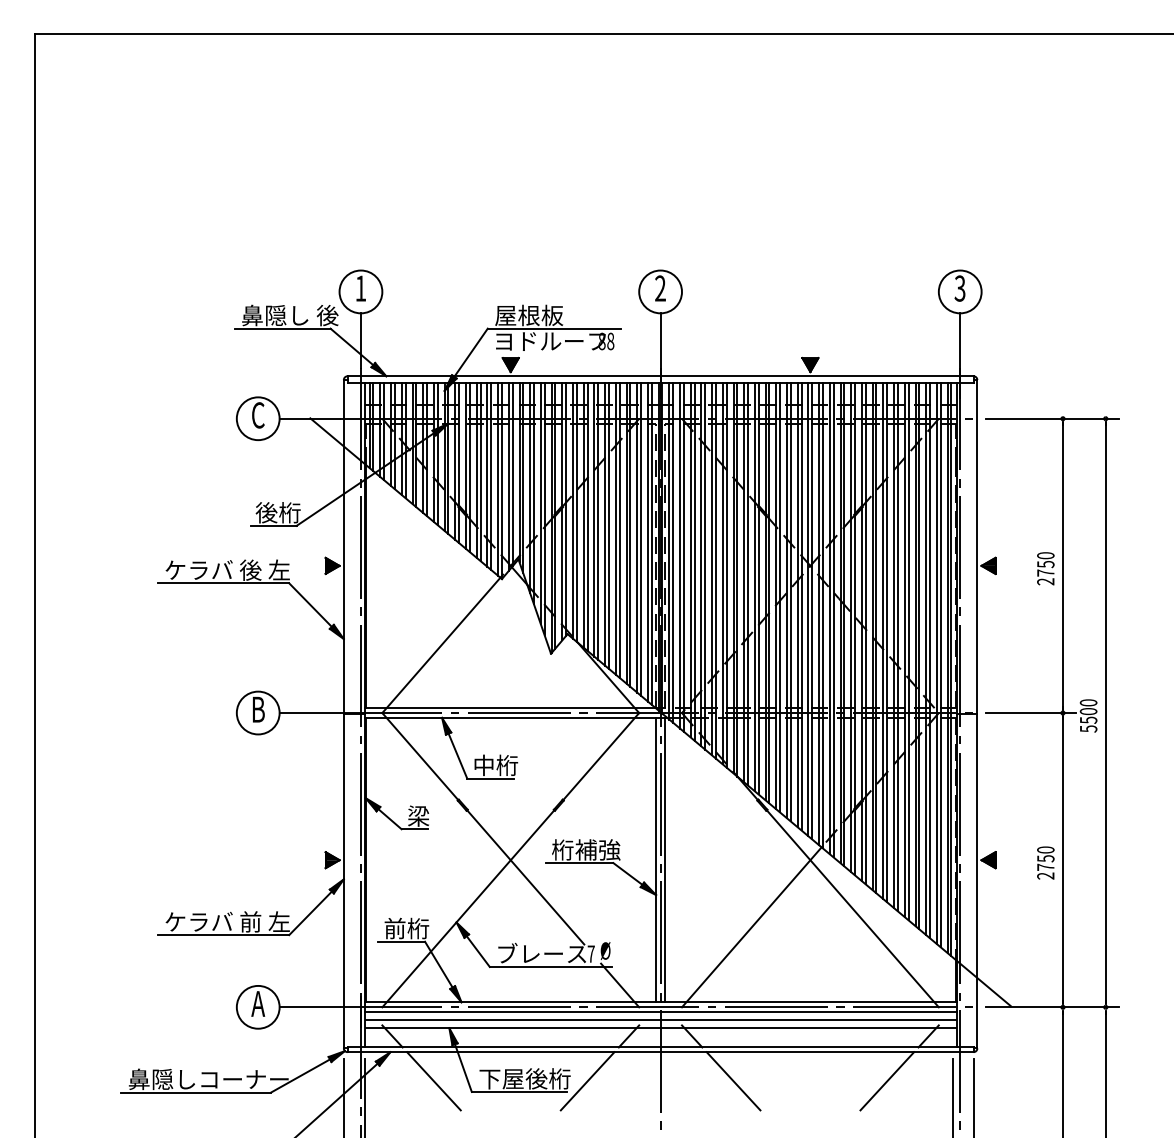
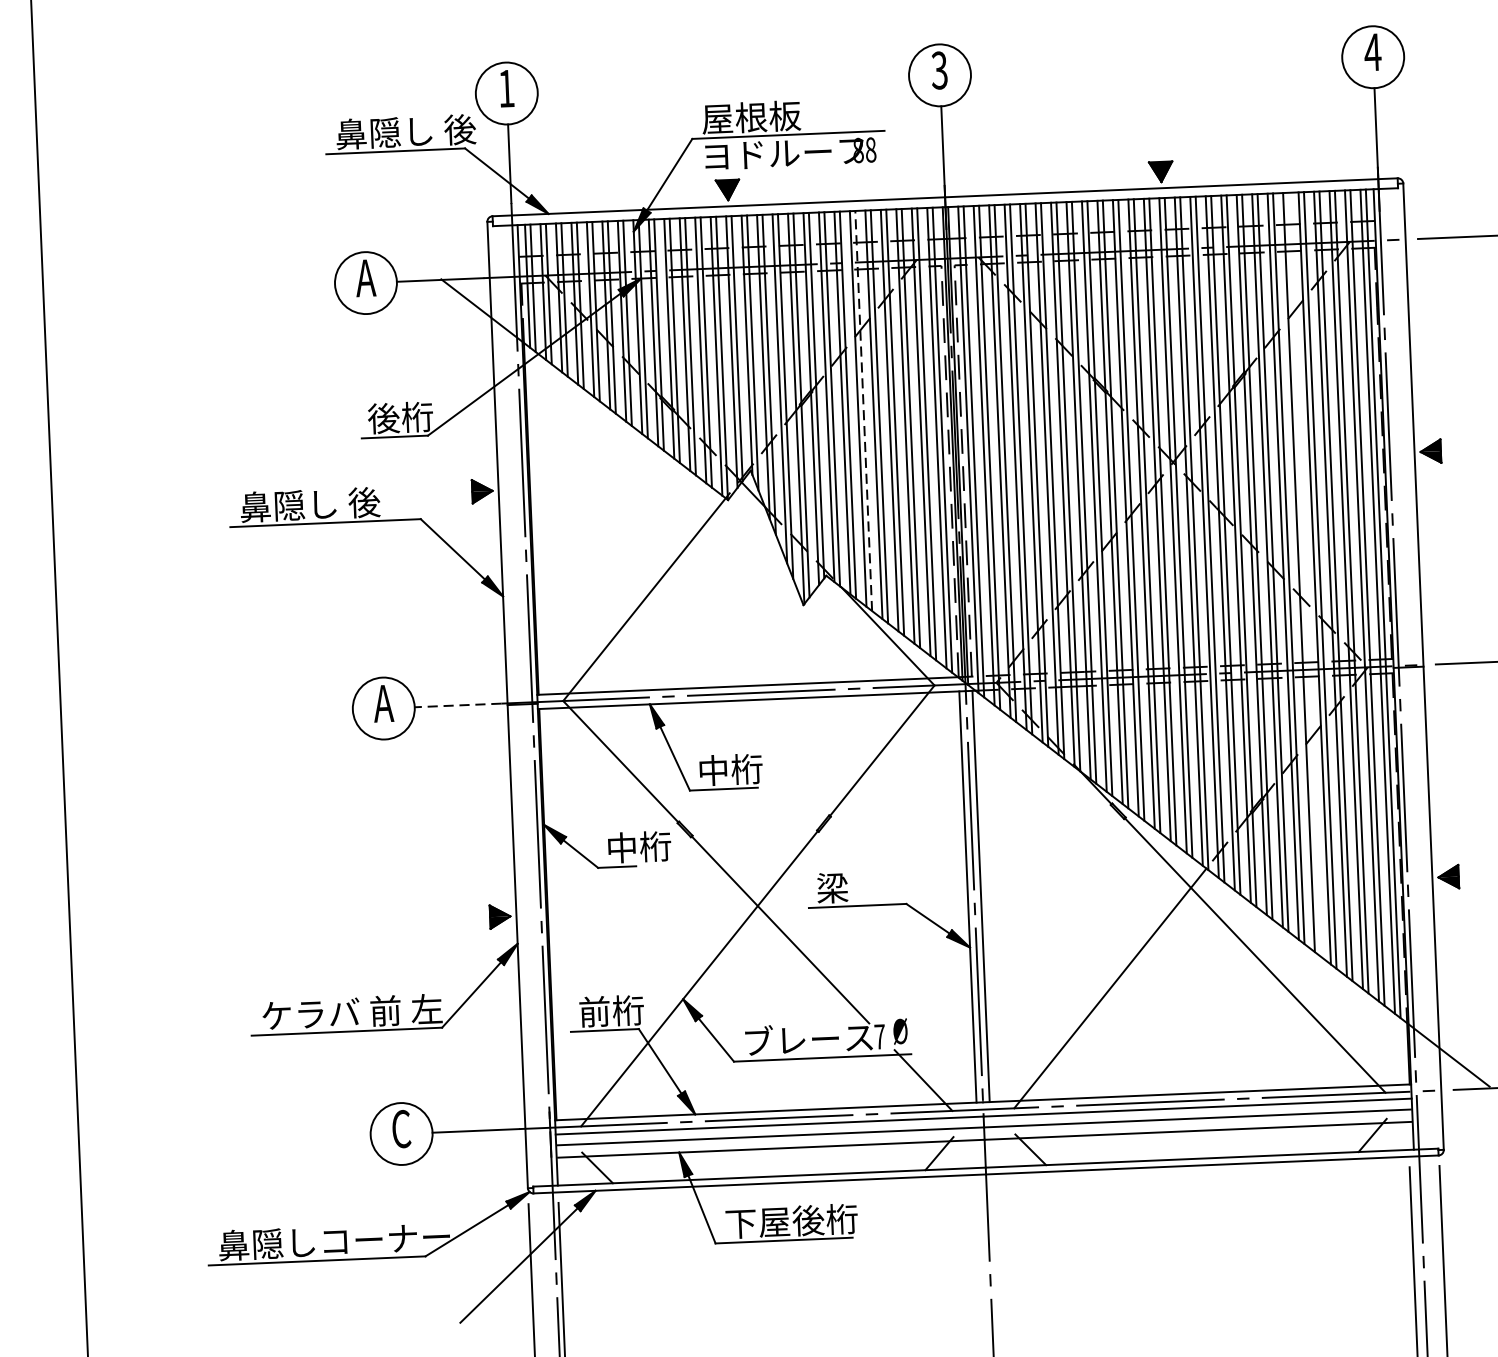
text: (660, 288) -> (939, 70), 2 -> 3
text: (959, 288) -> (1371, 52), 3 -> 4
text: (258, 415) -> (366, 278), C -> A
line: (598, 520) -> (864, 409), solid -> dashed
text: (227, 569) -> (330, 502), ケラバ 後 左 -> 鼻隠し 後
line: (897, 647) -> (1304, 575), removed
text: (258, 709) -> (383, 703), B -> A
line: (309, 713) -> (457, 706), solid -> dashed
text: (430, 815) -> (639, 846), 梁 -> 中桁
text: (586, 849) -> (866, 885), 桁補強 -> 梁
text: (258, 1003) -> (401, 1128), A -> C
line: (433, 1081) -> (659, 1230), removed
line: (587, 1081) -> (882, 1221), removed
line: (733, 1081) -> (1093, 1212), removed
line: (887, 1081) -> (1315, 1203), removed

